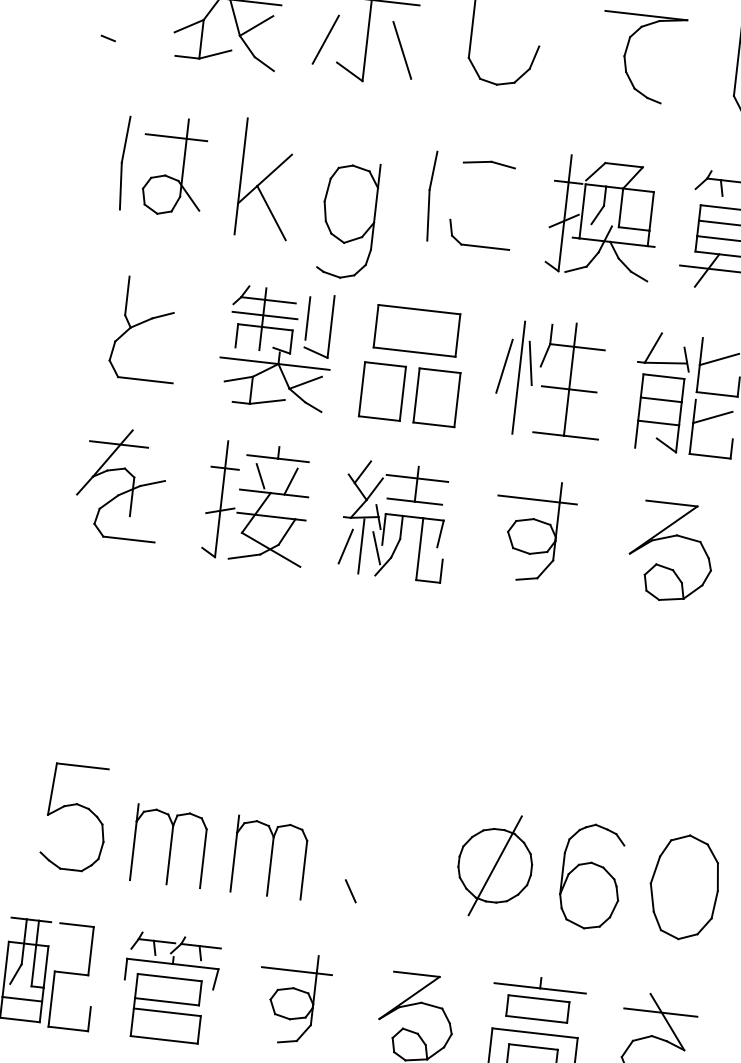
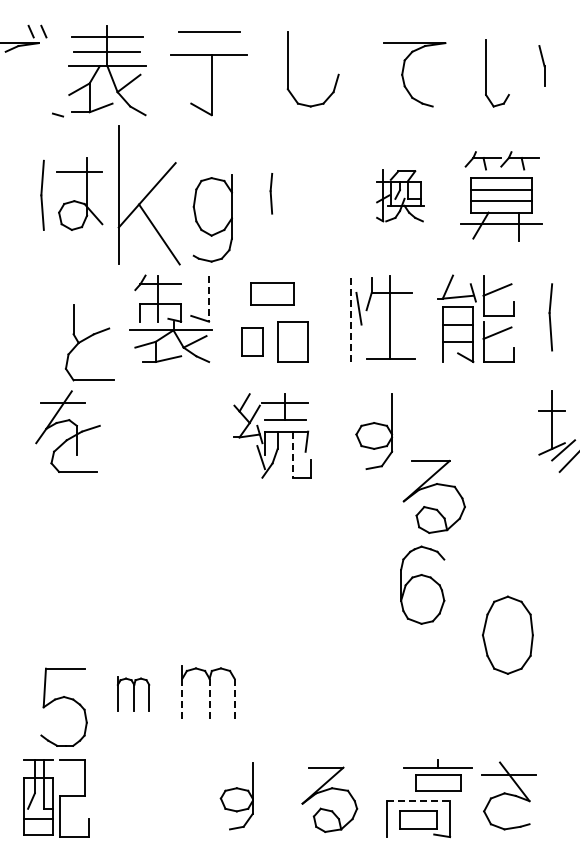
line: (107, 37) -> (57, 114), moved
line: (325, 39) -> (180, 87), removed
line: (402, 50) -> (238, 89), removed
part: (489, 162) -> (311, 164), removed
part: (266, 179) -> (149, 195), size x1.6
part: (430, 195) -> (271, 193), size x0.6
part: (603, 217) -> (400, 195), size x0.6
part: (478, 245) -> (310, 226), removed
line: (265, 315) -> (159, 295), removed
line: (308, 318) -> (191, 294), removed
part: (145, 328) -> (89, 342), moved
line: (331, 328) -> (209, 299), solid -> dashed
part: (416, 329) -> (272, 293), size x0.7
line: (503, 365) -> (339, 312), removed
line: (518, 378) -> (351, 320), solid -> dashed
line: (569, 389) -> (389, 324), removed
part: (382, 391) -> (252, 341), size x0.7
line: (537, 499) -> (375, 408), removed
part: (257, 503) -> (169, 434), removed
part: (667, 539) -> (430, 487), moved
line: (346, 545) -> (238, 458), removed
line: (361, 546) -> (249, 457), removed
line: (419, 550) -> (292, 455), solid -> dashed
part: (75, 806) -> (63, 698), moved
part: (169, 845) -> (133, 693), size x0.6
line: (233, 862) -> (182, 700), solid -> dashed
part: (494, 864) -> (374, 680), removed
line: (270, 866) -> (209, 700), solid -> dashed
line: (303, 870) -> (234, 700), solid -> dashed
part: (591, 875) -> (422, 584), moved
part: (683, 886) -> (507, 634), moved
line: (350, 890) -> (270, 711), removed
line: (296, 971) -> (237, 775), removed
part: (169, 986) -> (145, 797), removed
part: (537, 998) -> (437, 775), moved
line: (535, 1033) -> (418, 801), solid -> dashed

